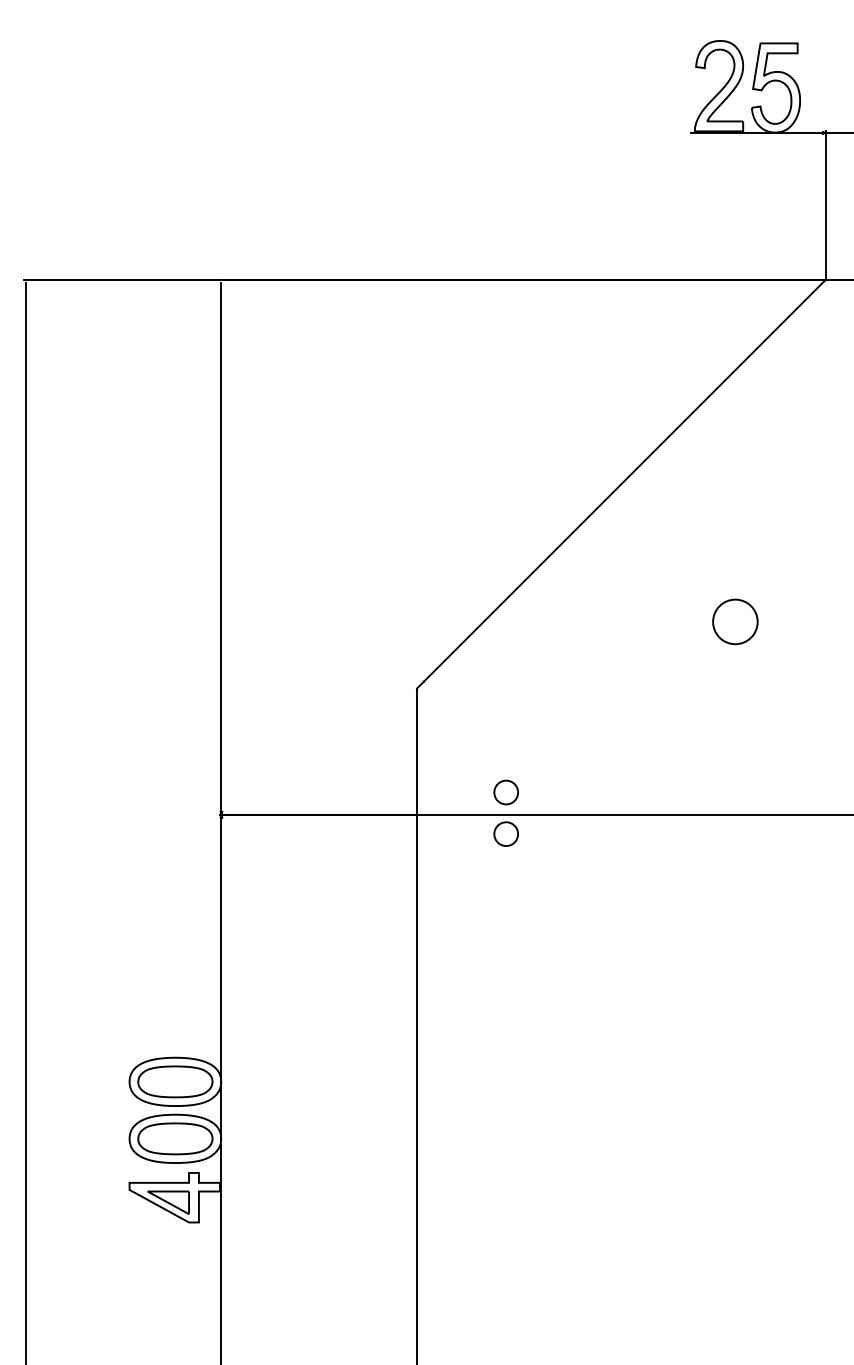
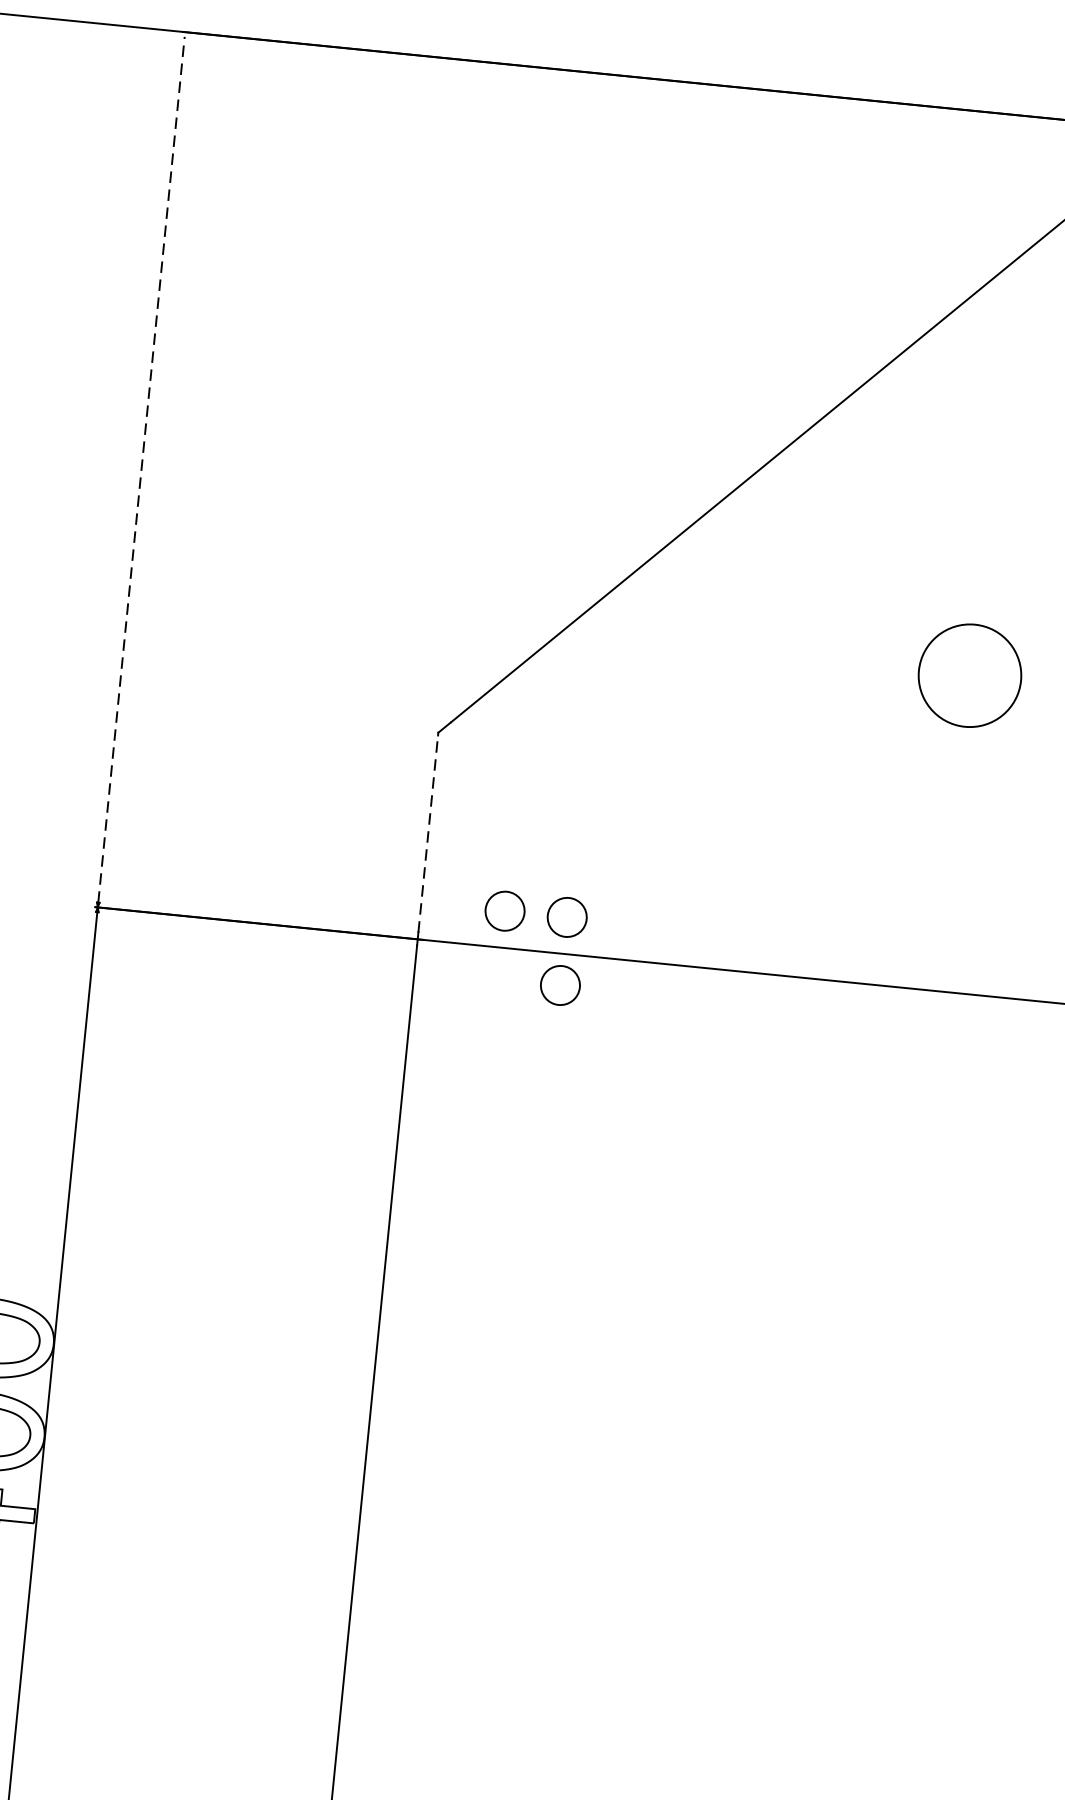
line: (221, 547) -> (141, 470), solid -> dashed
circle: (735, 621) -> (970, 675), size x1.4
line: (417, 749) -> (429, 832), solid -> dashed
circle: (467, 792) -> (503, 911), added

